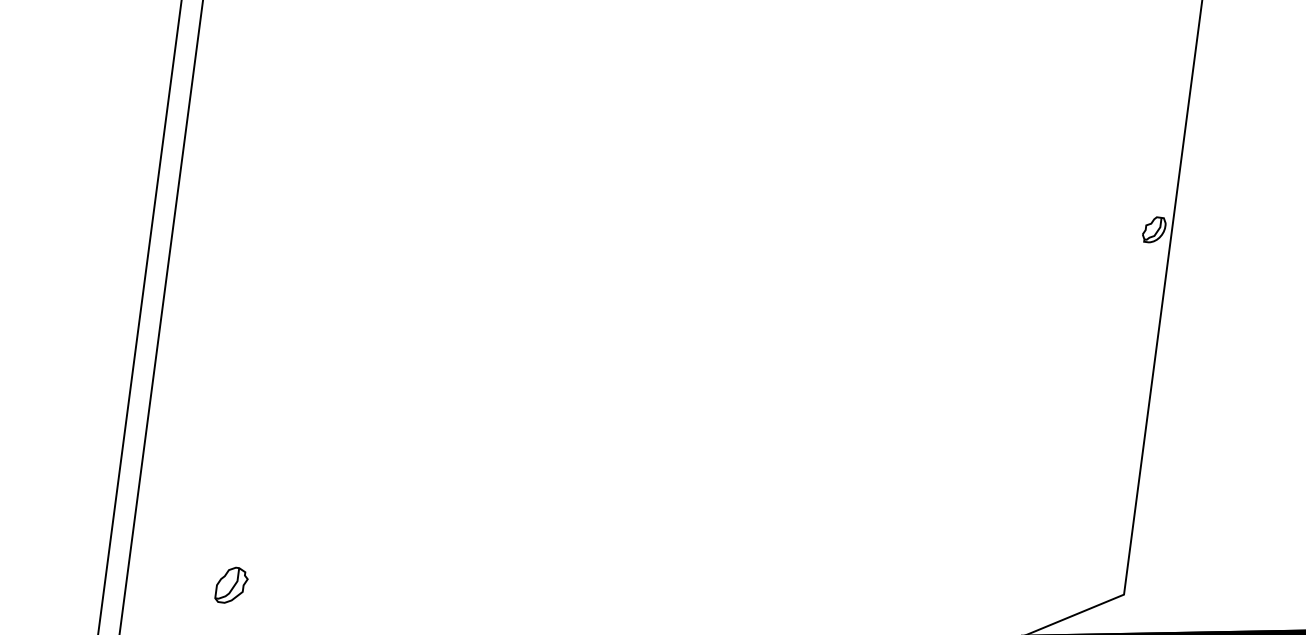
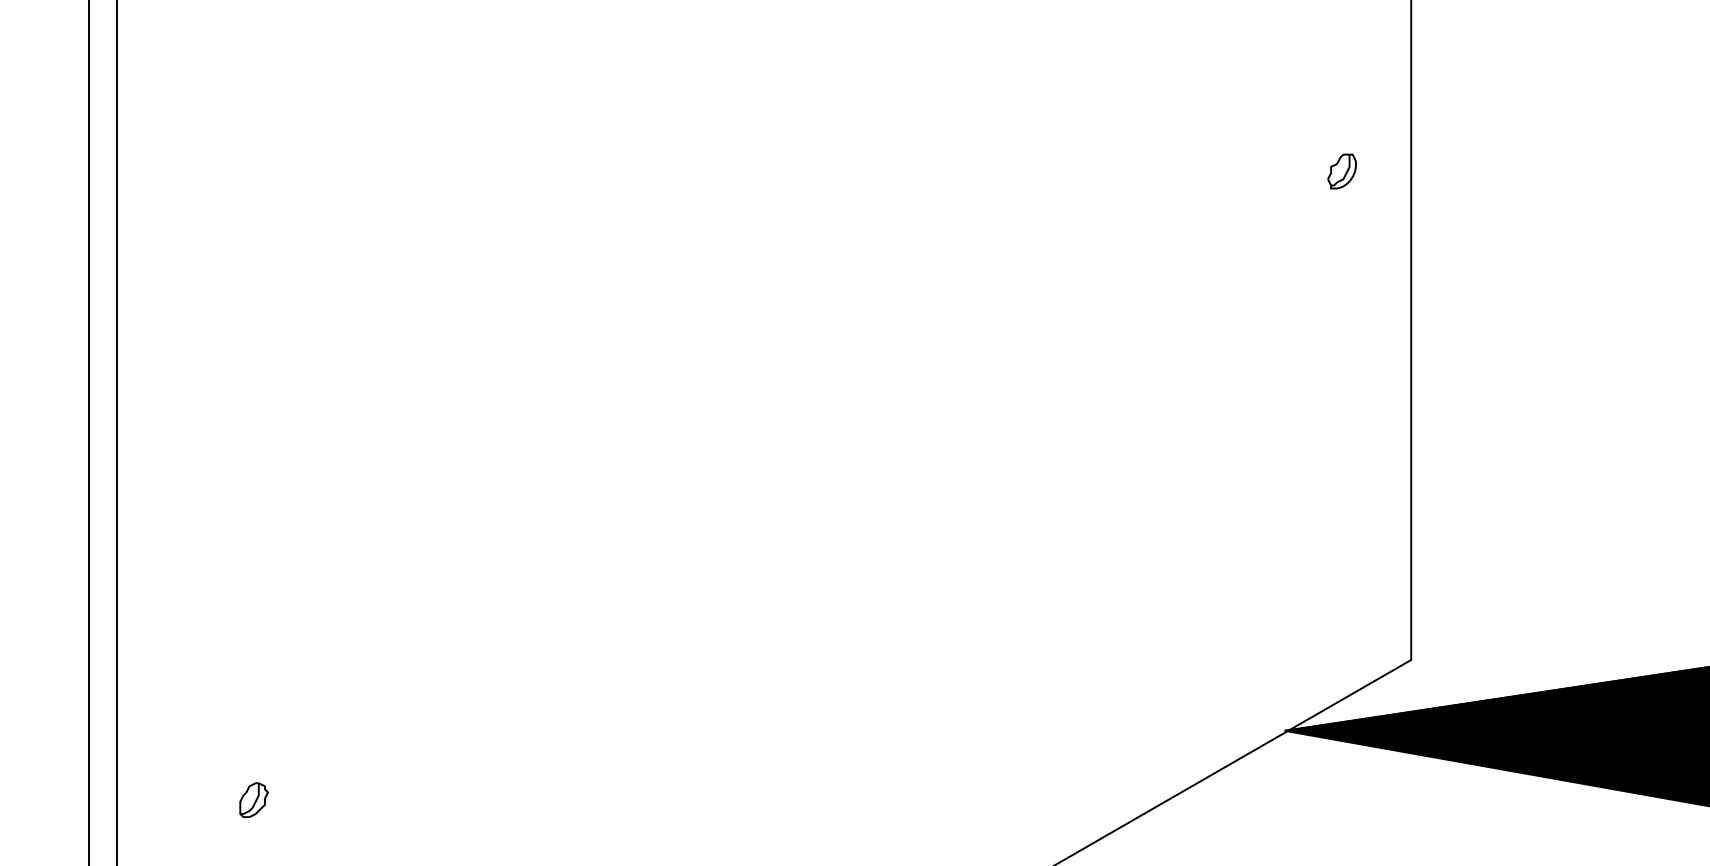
part: (1153, 229) -> (1341, 171), moved
part: (231, 584) -> (253, 799), size x0.71

